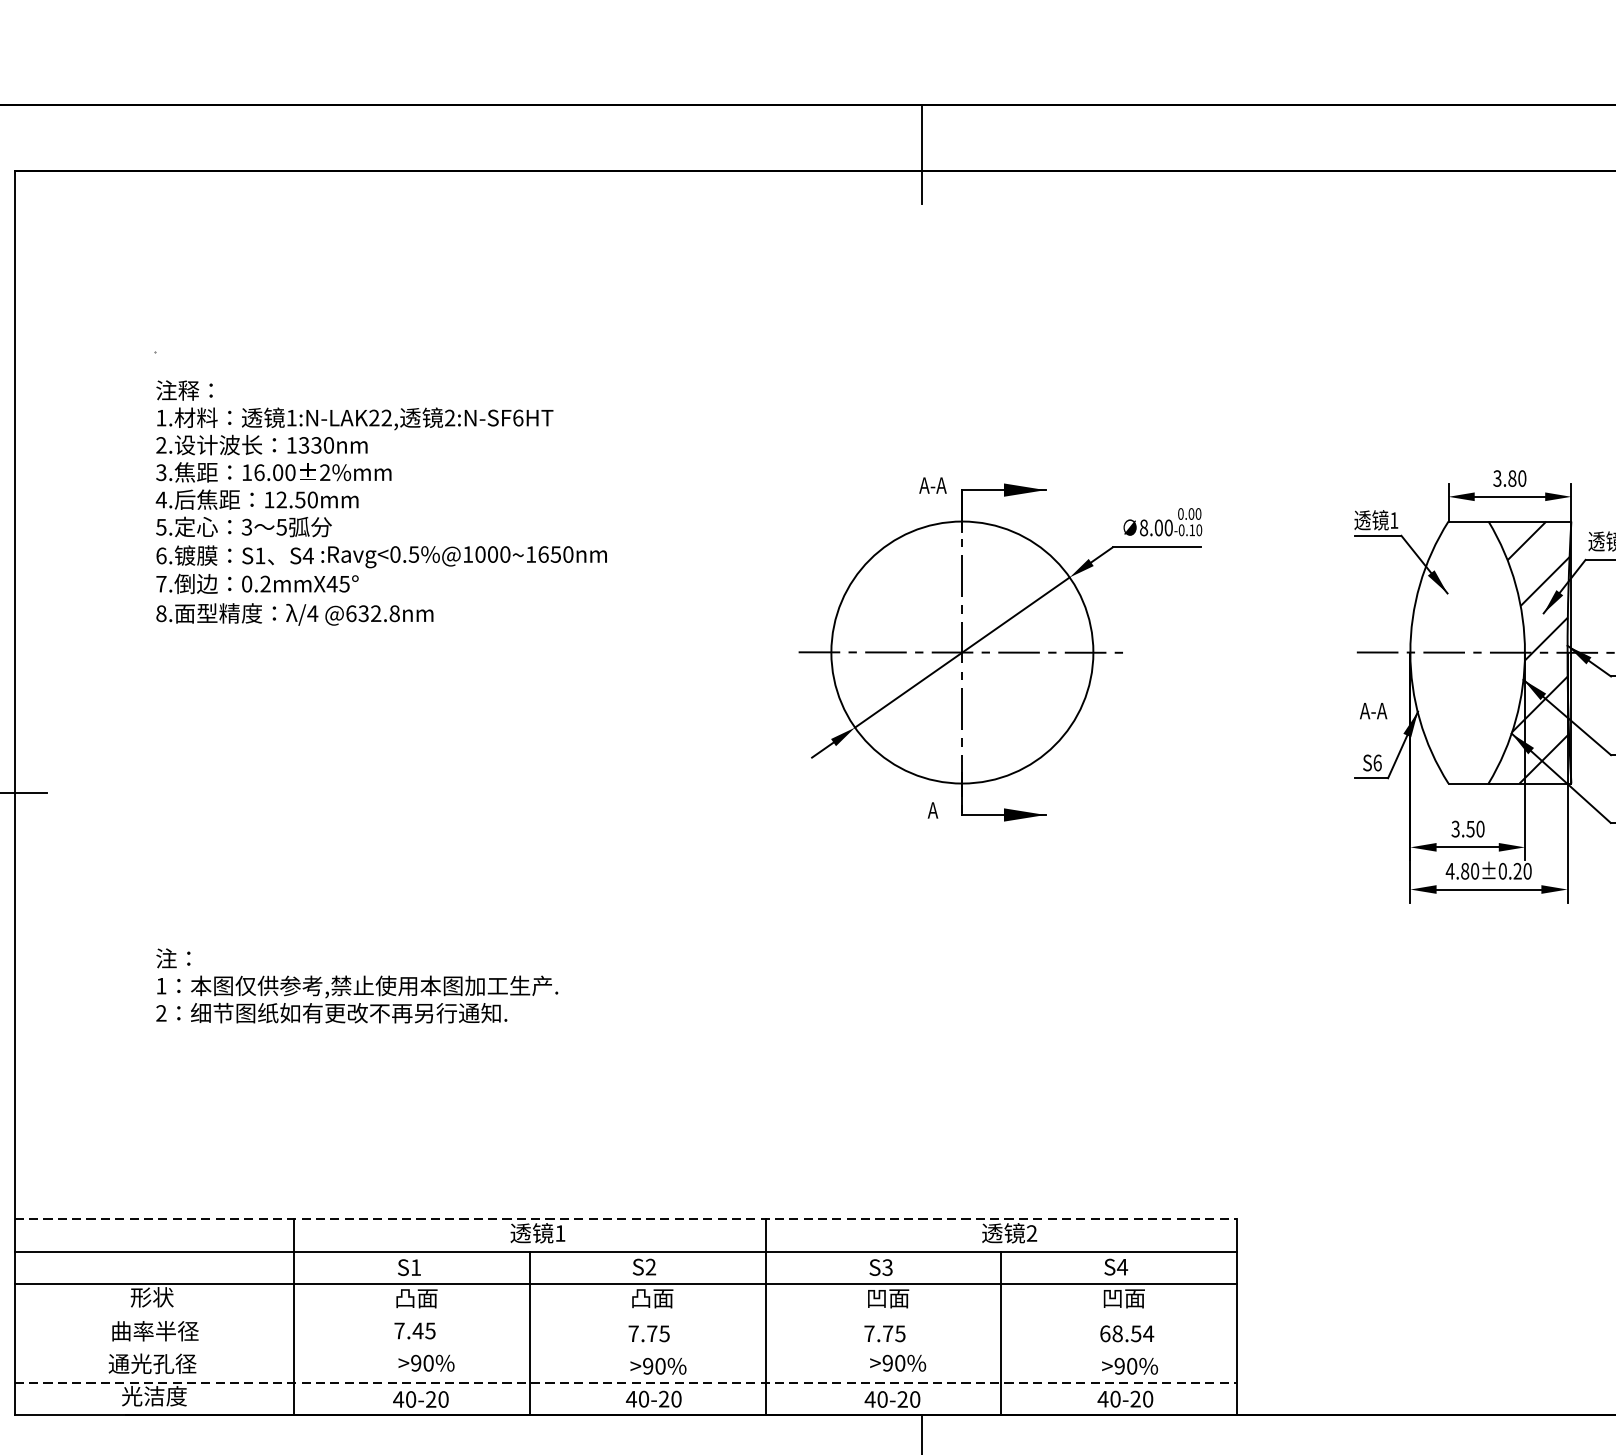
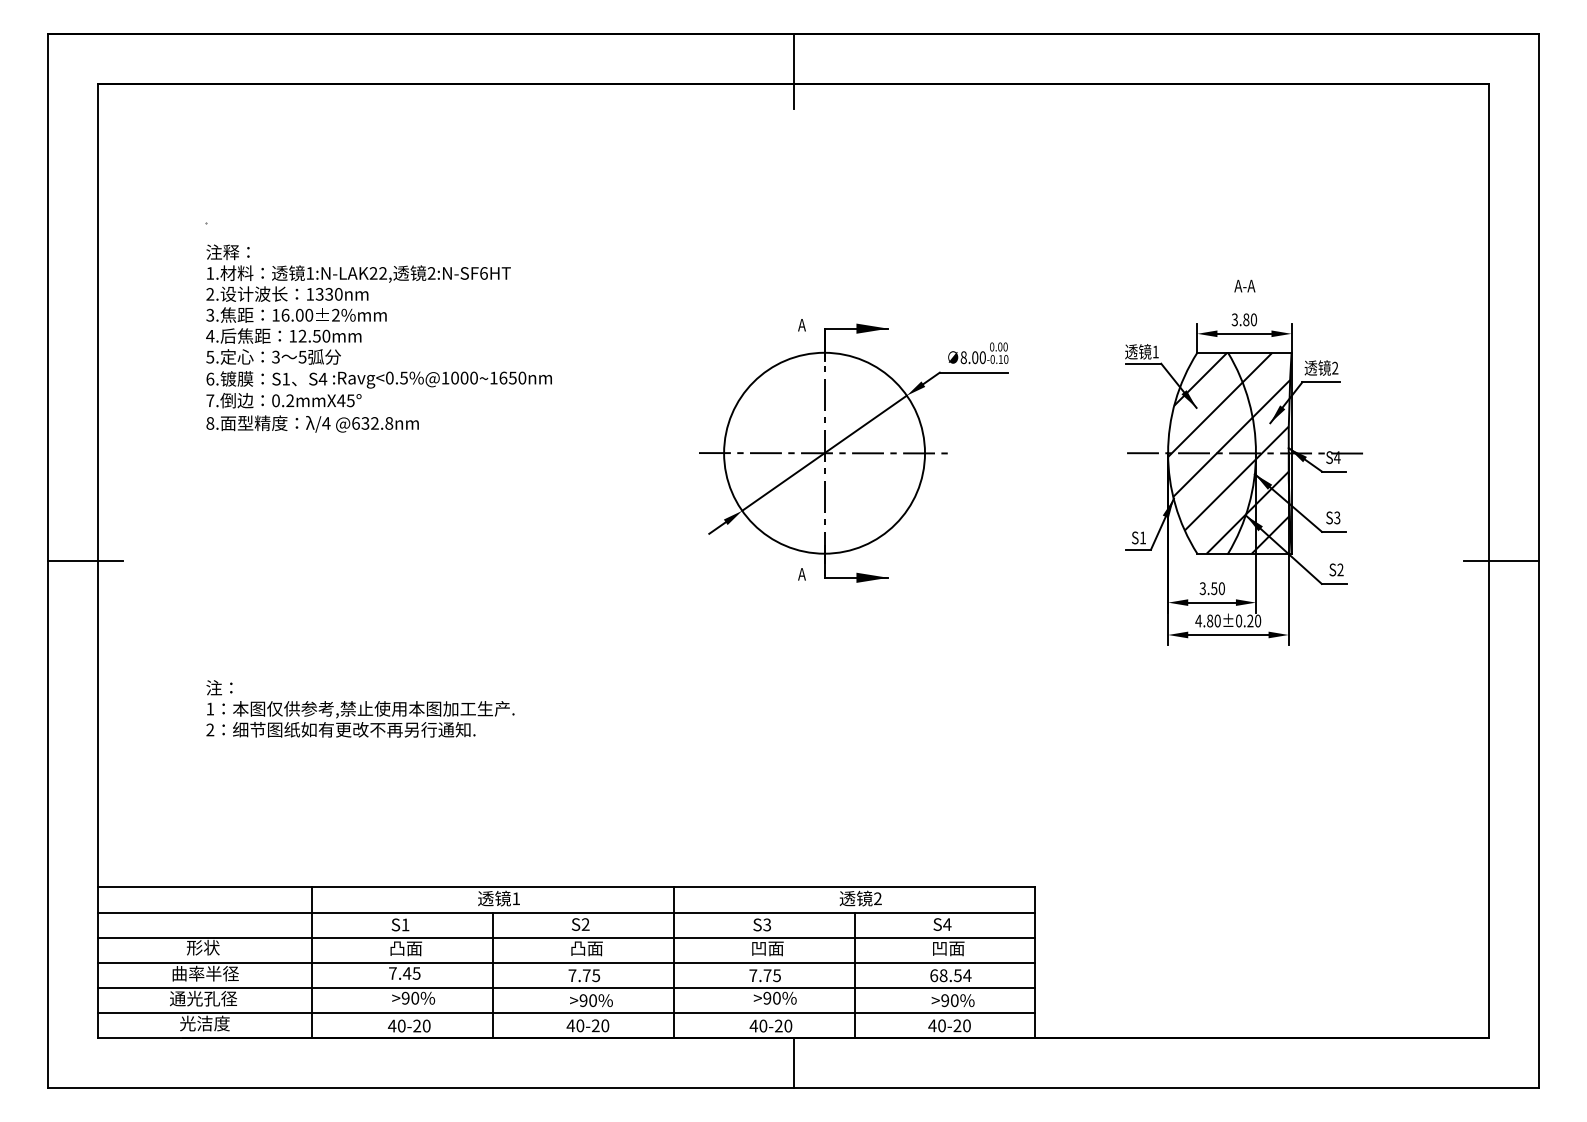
text: (932, 485) -> (801, 325), A-A -> A
hatch: (1466, 651) -> (1211, 452), added
text: (1373, 710) -> (1244, 285), moved
text: (1378, 762) -> (1143, 537), S6 -> S1
line: (625, 1218) -> (566, 887), dashed -> solid
line: (625, 1316) -> (566, 962), added
line: (625, 1349) -> (566, 987), added
line: (625, 1383) -> (566, 1013), dashed -> solid

